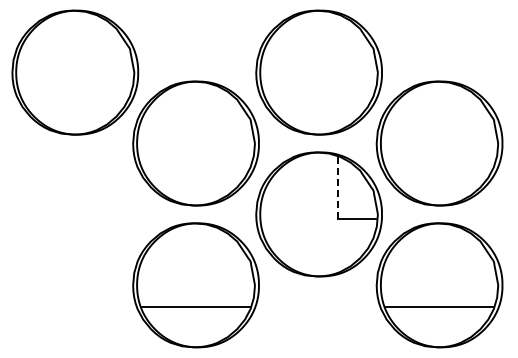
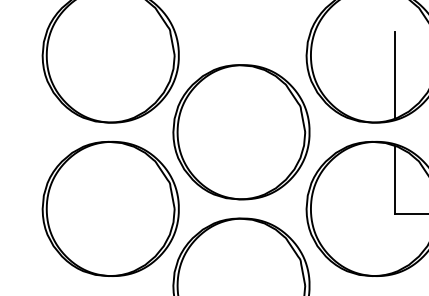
line: (337, 90) -> (394, 74), added
line: (337, 187) -> (394, 179), dashed -> solid
part: (75, 214) -> (110, 209), added

